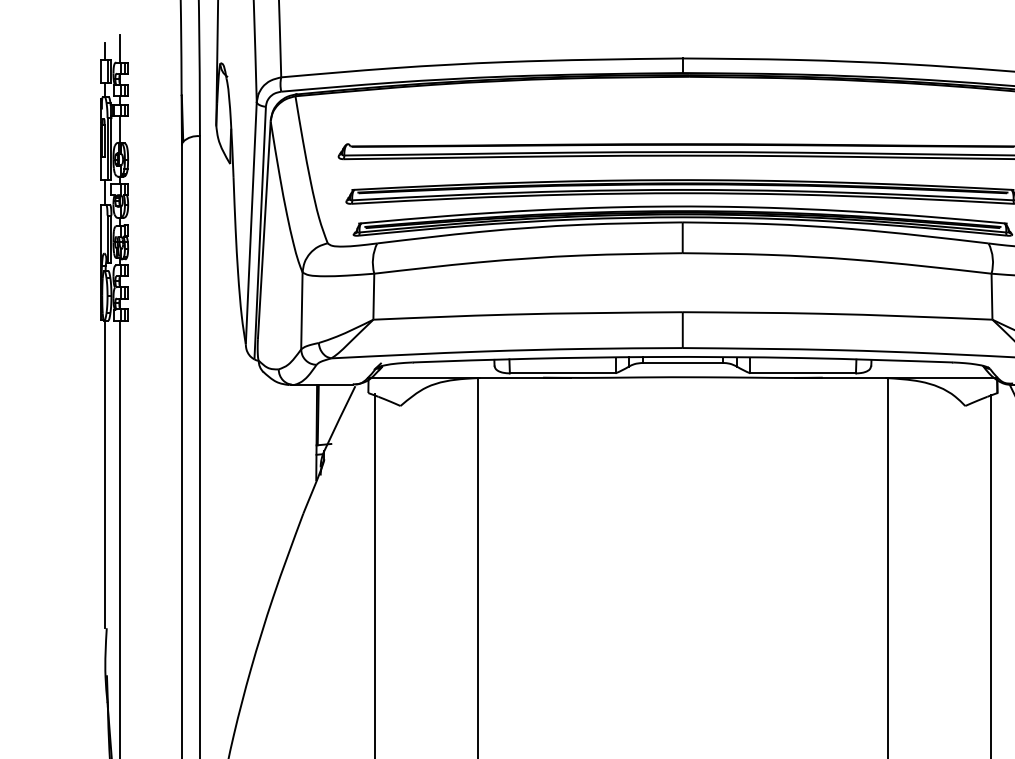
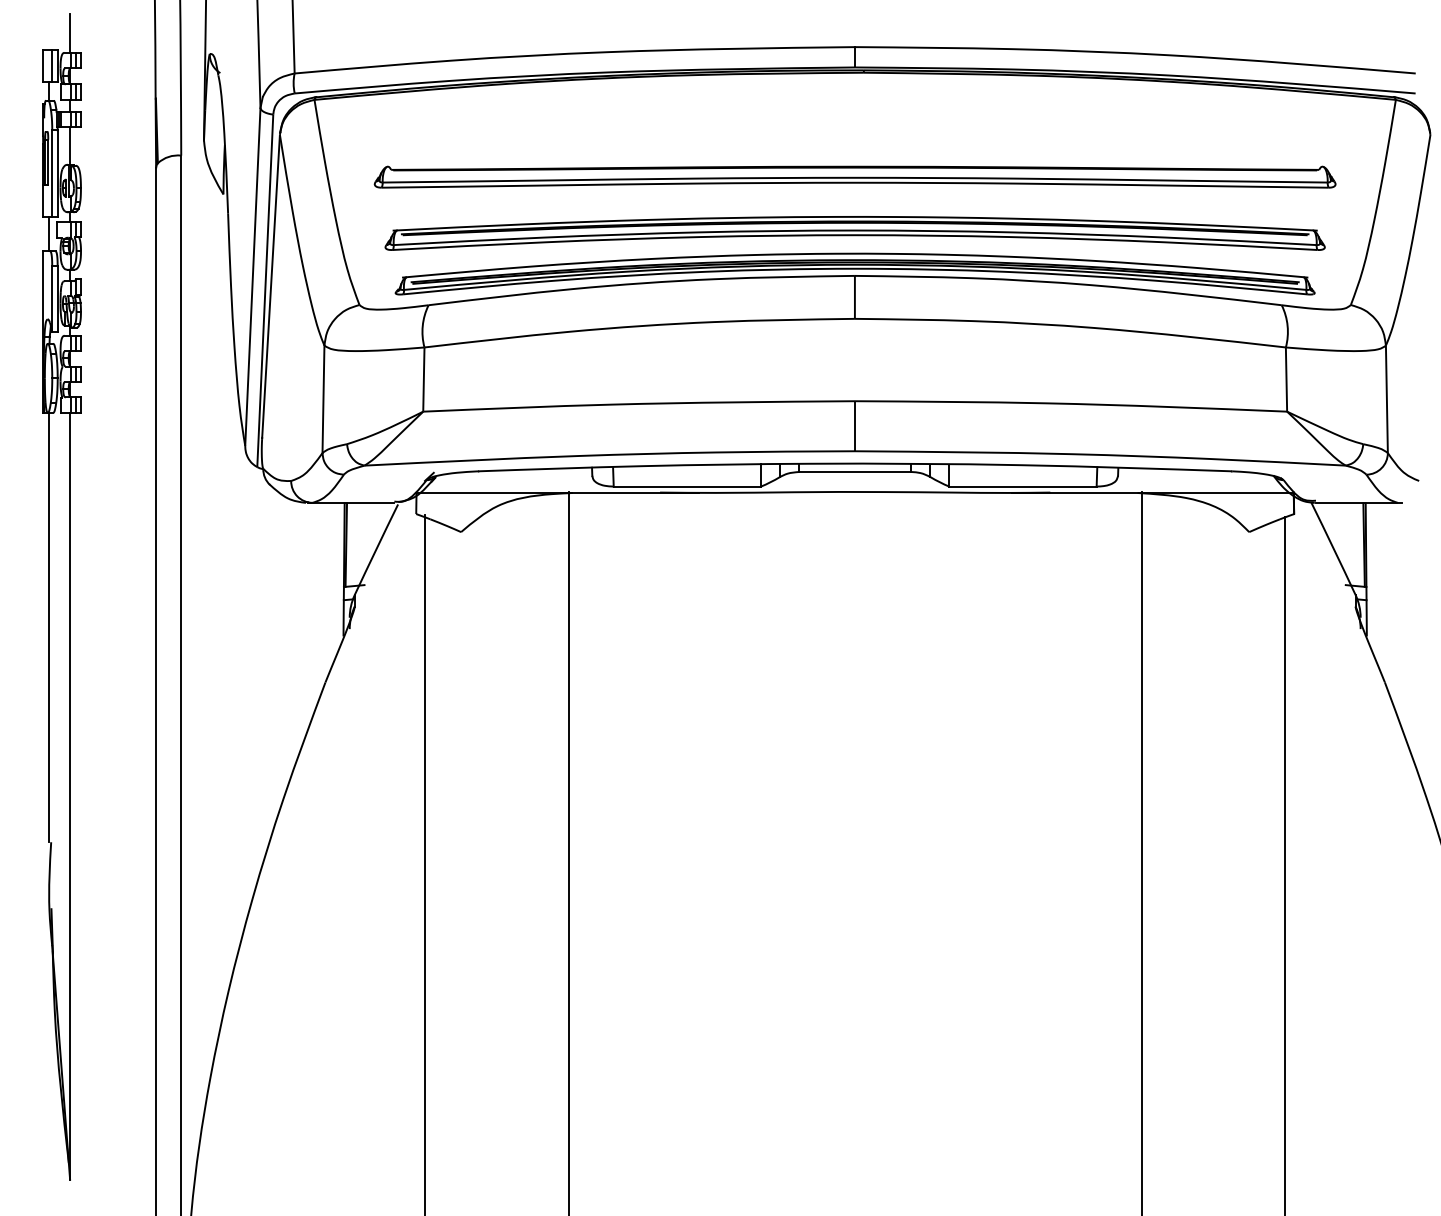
line: (104, 51) -> (48, 37), removed

